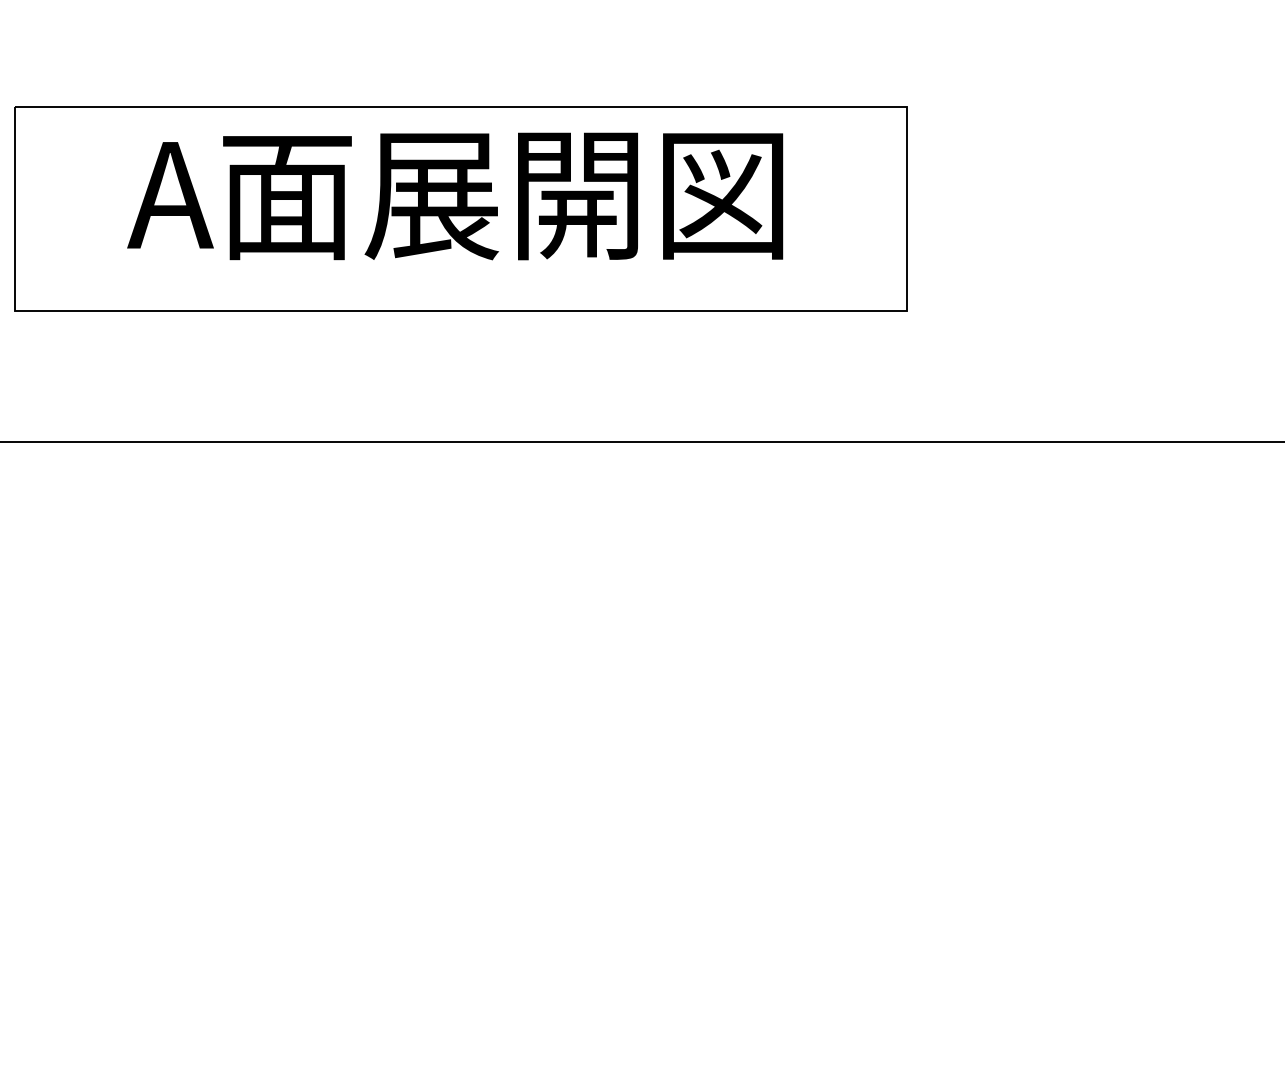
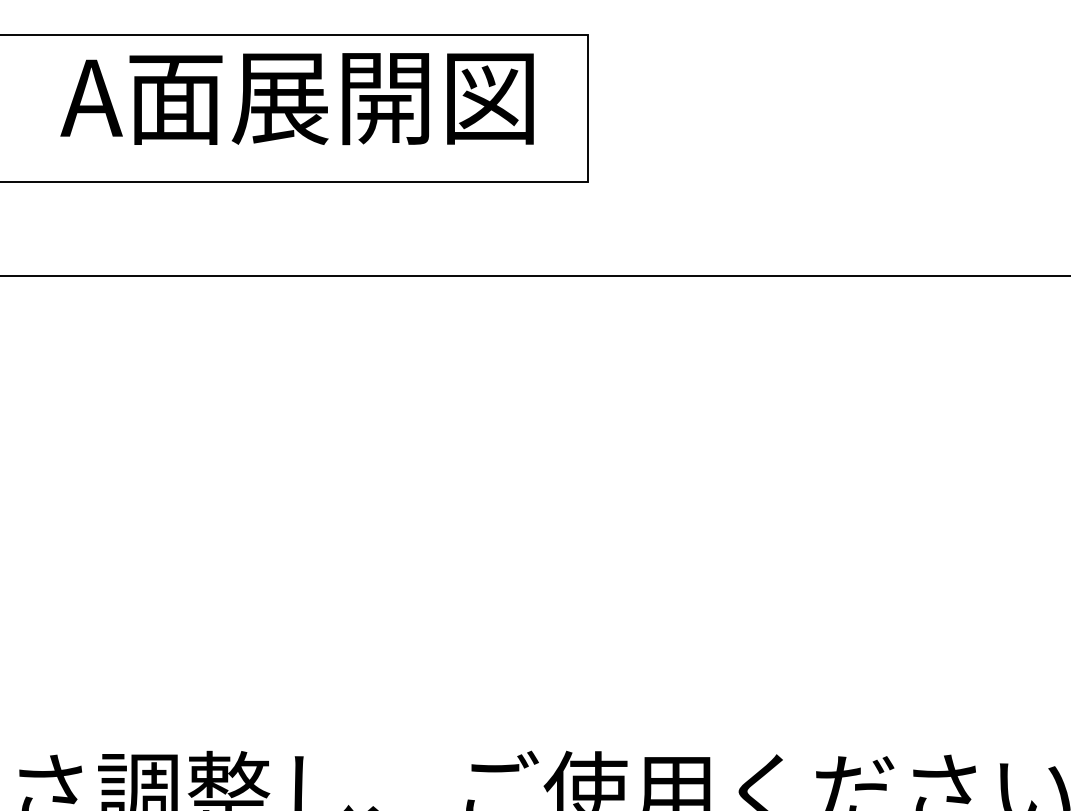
text: (454, 197) -> (296, 99), moved

